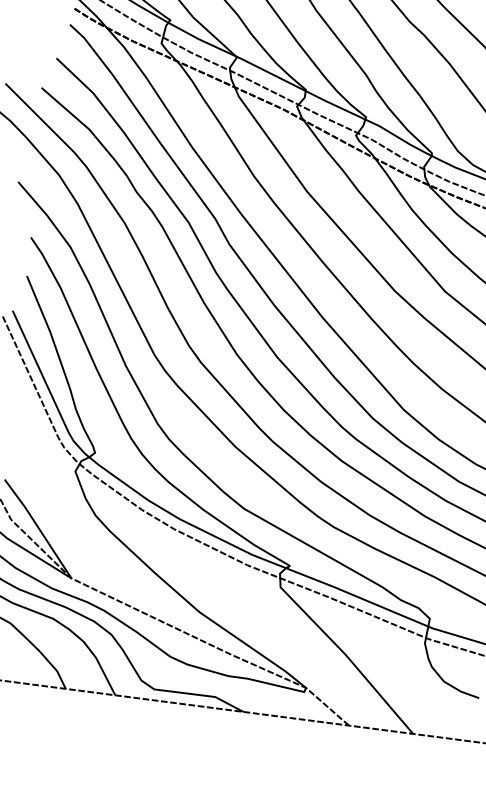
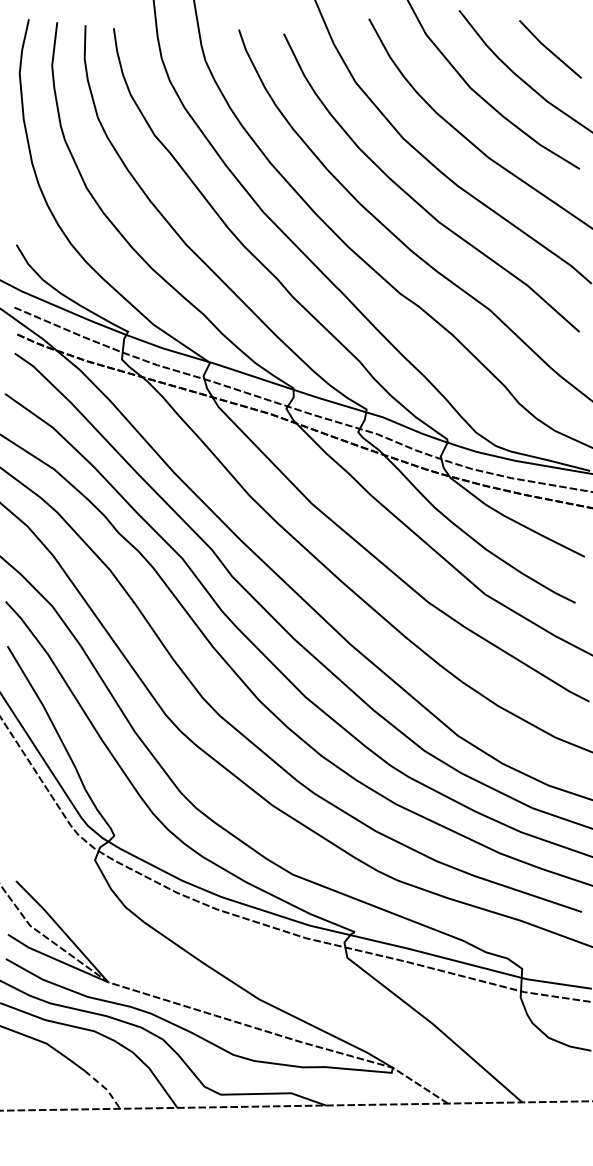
line: (55, 669) -> (105, 1088), solid -> dashed

